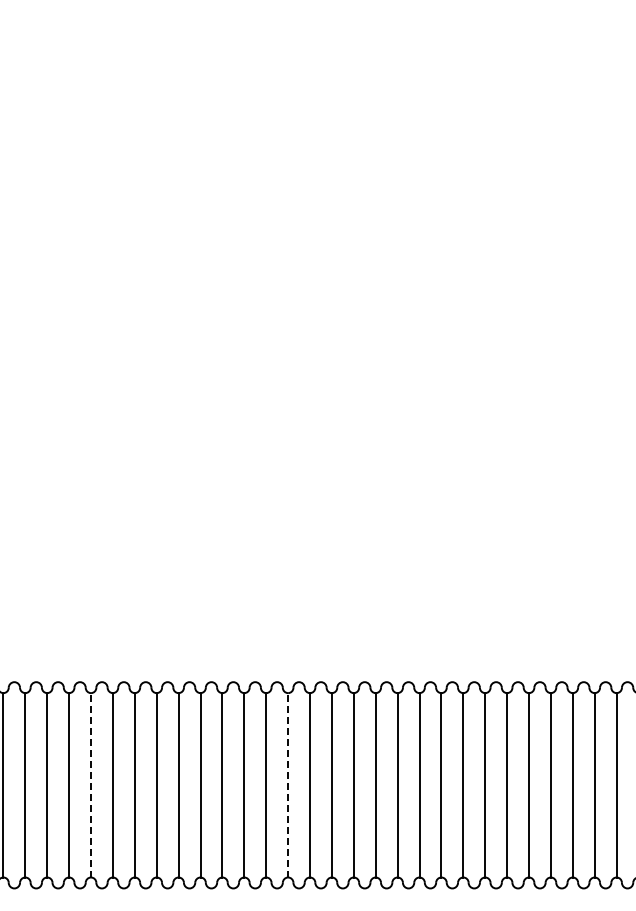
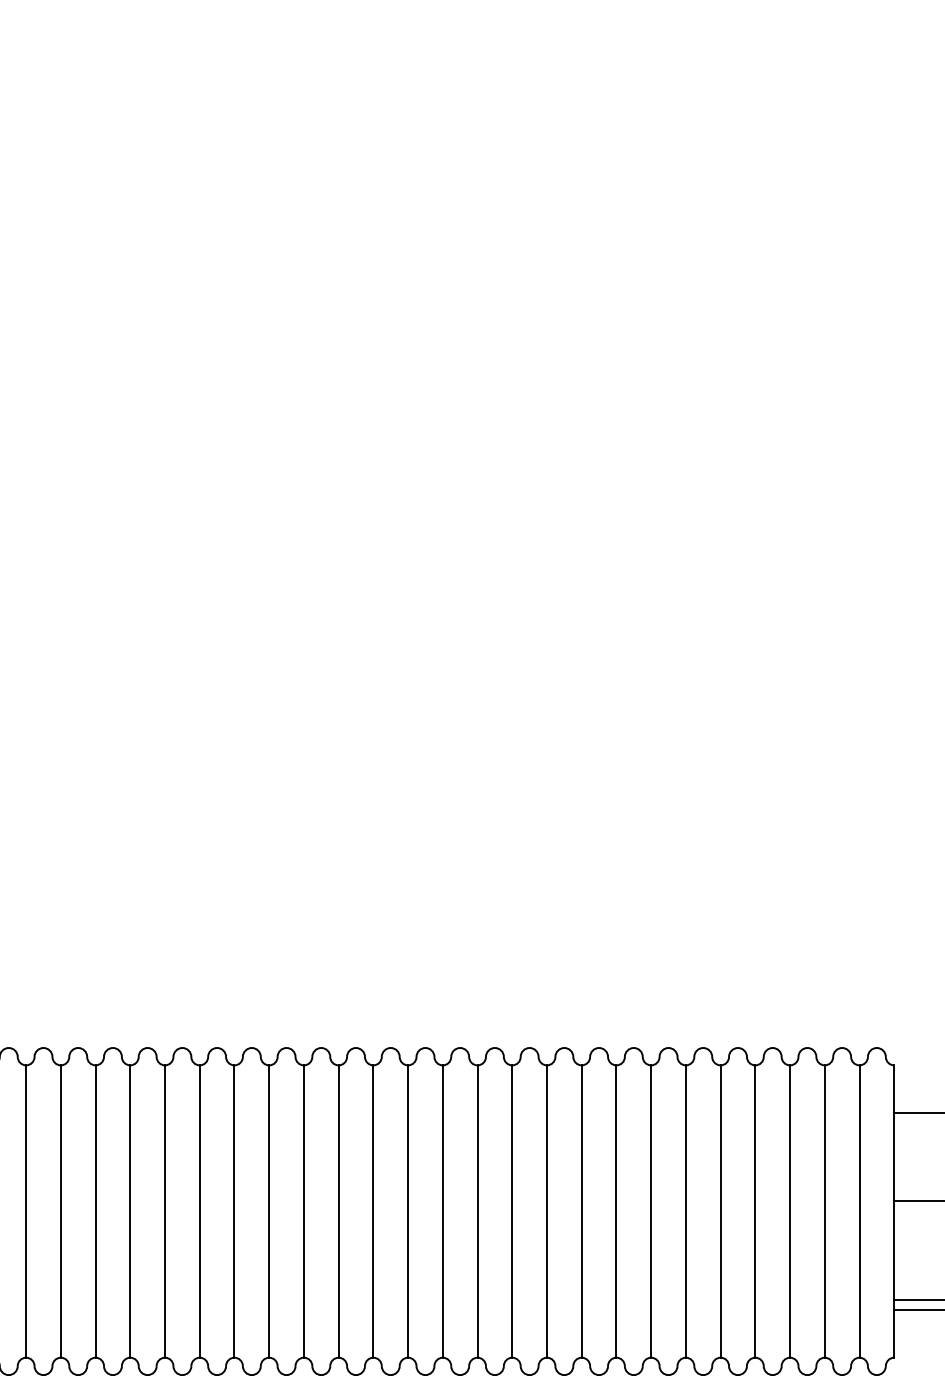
line: (91, 784) -> (26, 1210), dashed -> solid
line: (288, 784) -> (339, 1210), dashed -> solid

